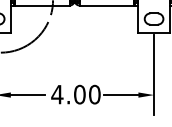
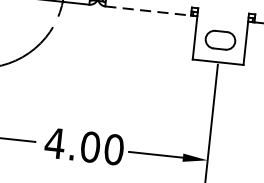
line: (107, 5) -> (149, 11), solid -> dashed

